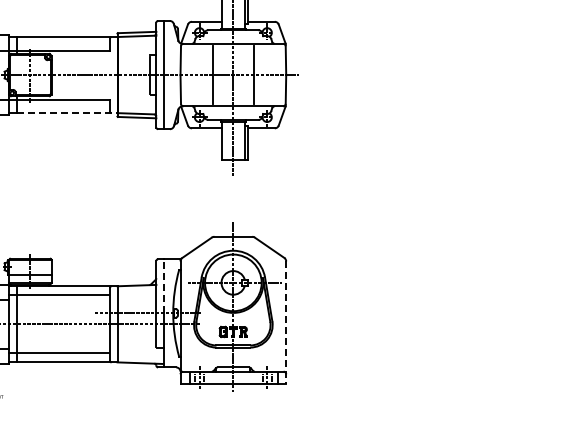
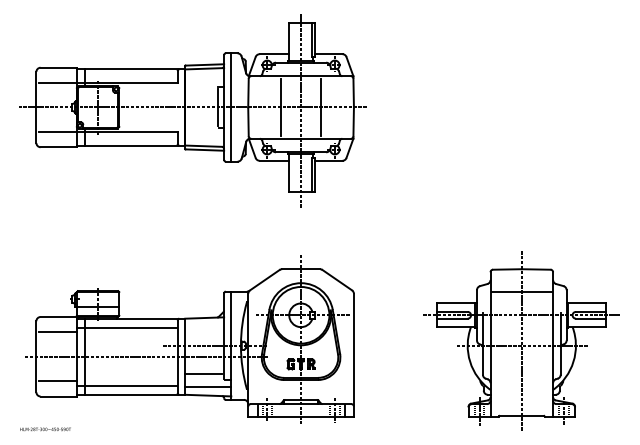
line: (67, 113) -> (135, 145), dashed -> solid
line: (163, 286) -> (231, 318), dashed -> solid
part: (453, 308) -> (521, 340), added
line: (285, 323) -> (353, 355), dashed -> solid
line: (135, 342) -> (203, 374), added
line: (140, 354) -> (208, 386), added

